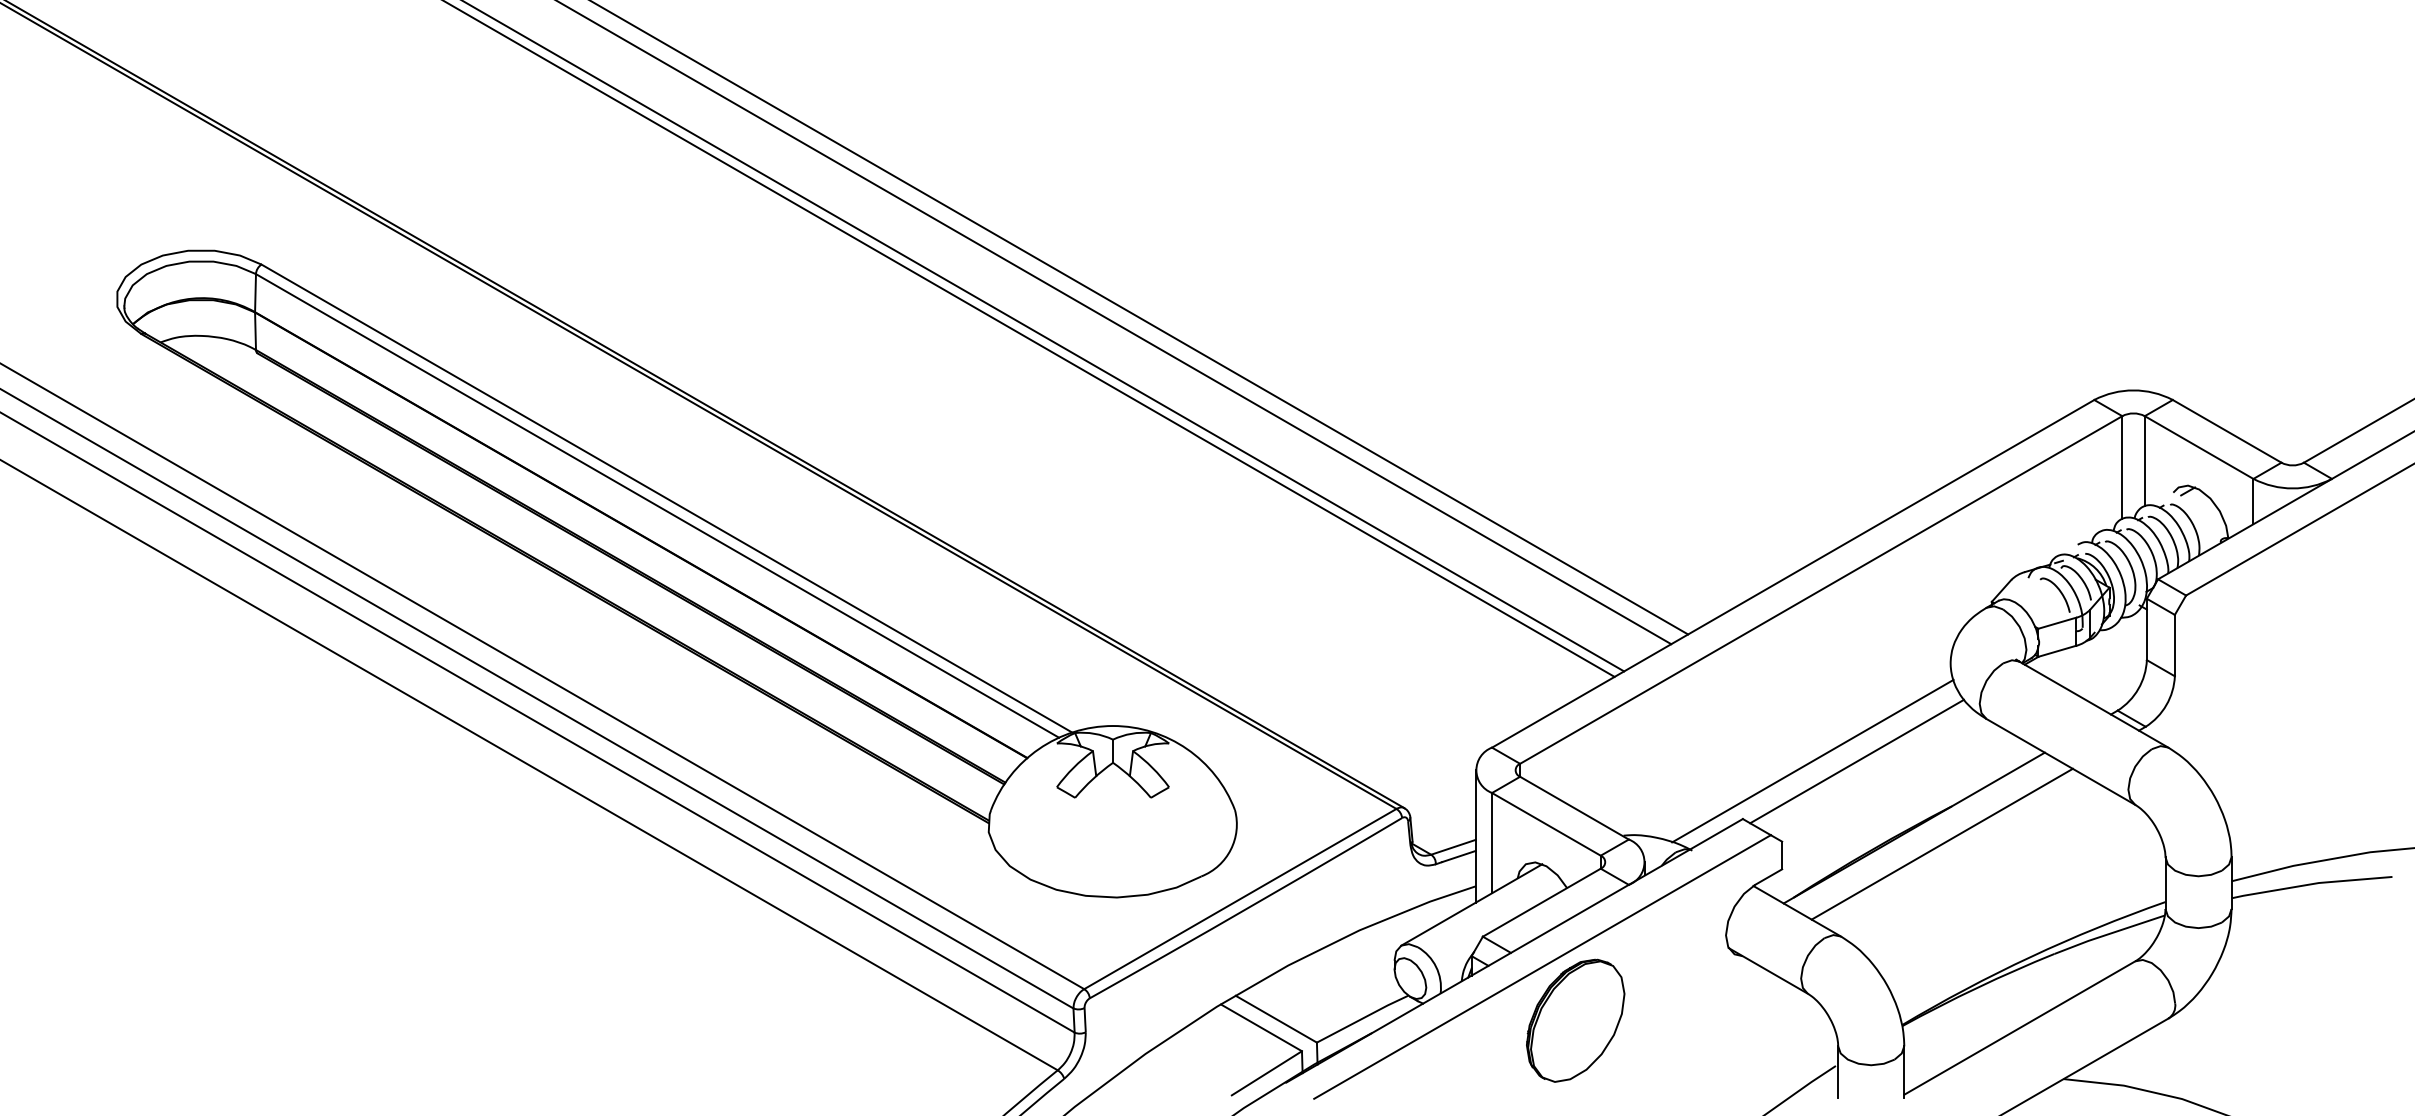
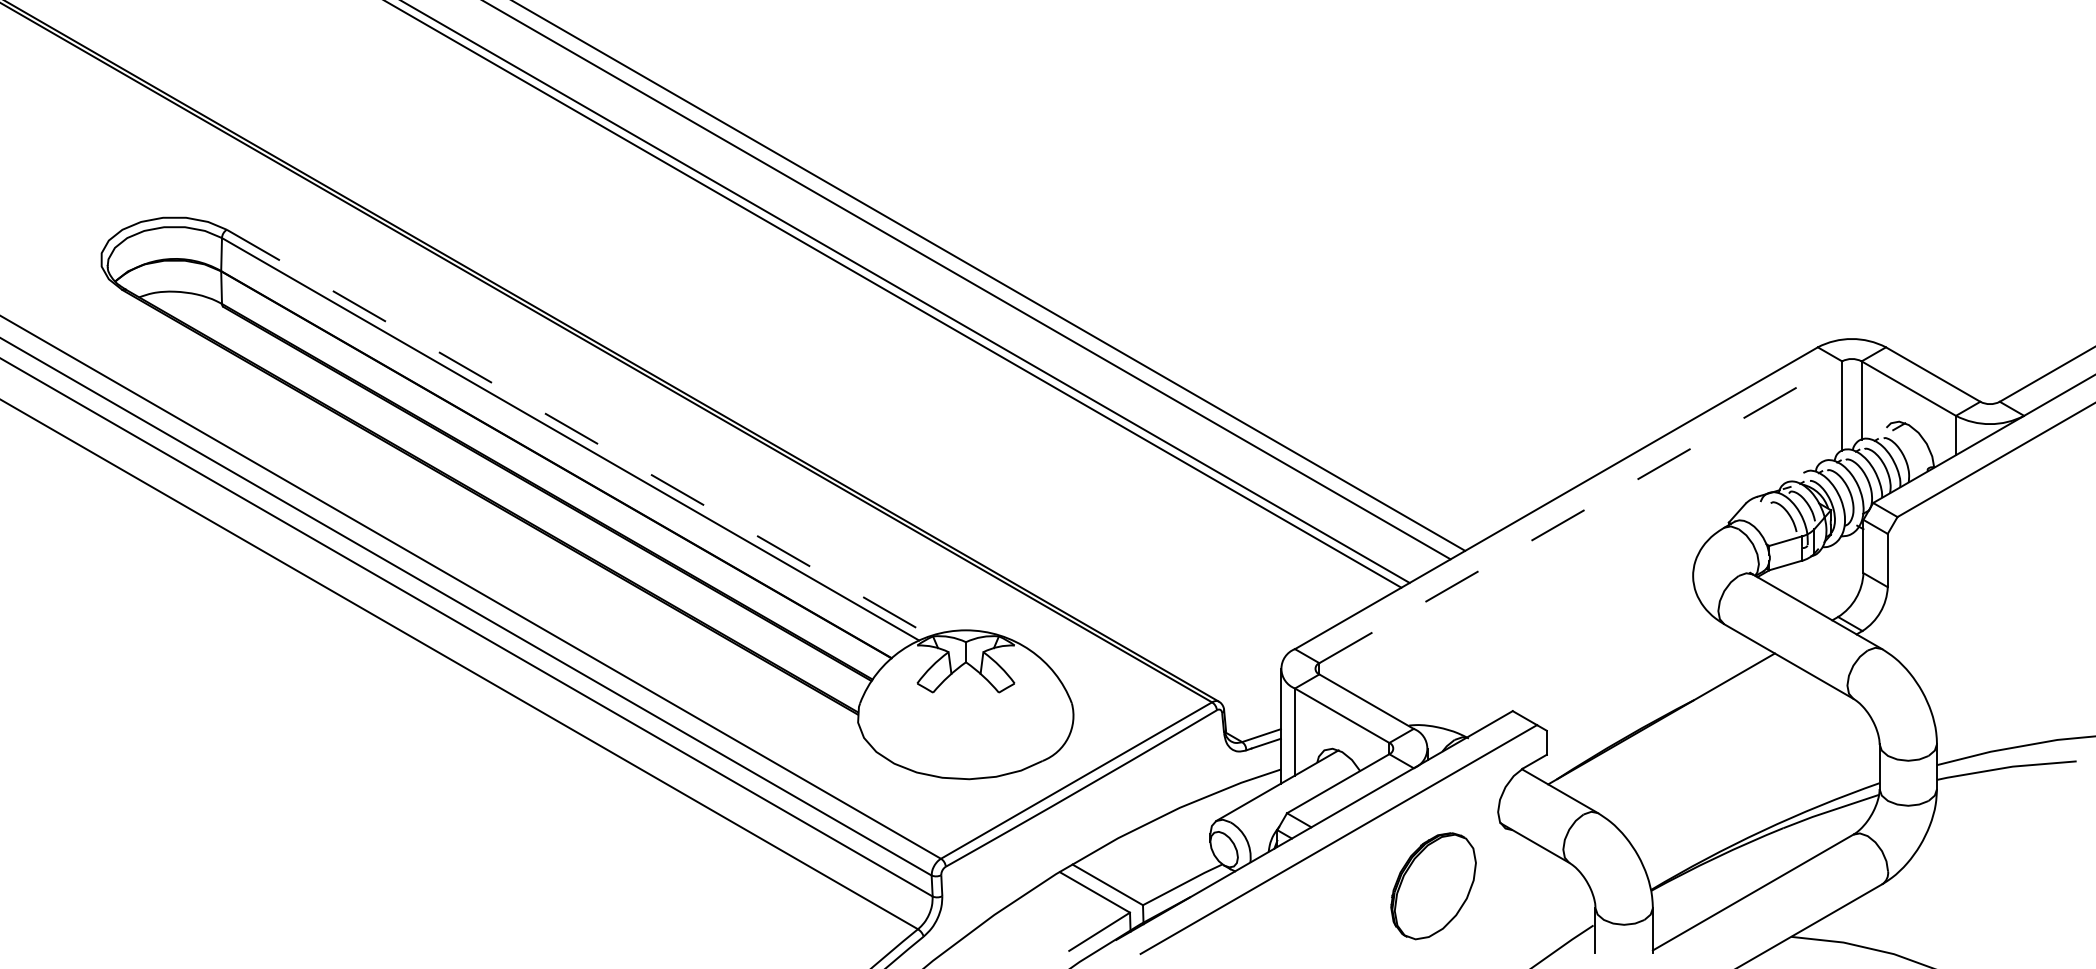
line: (667, 498) -> (579, 432), solid -> dashed
line: (1821, 589) -> (1581, 511), solid -> dashed
line: (1812, 760) -> (1573, 660), removed
line: (1856, 761) -> (1611, 661), removed
line: (1941, 843) -> (1685, 732), removed
part: (1575, 1020) -> (1433, 885), moved

